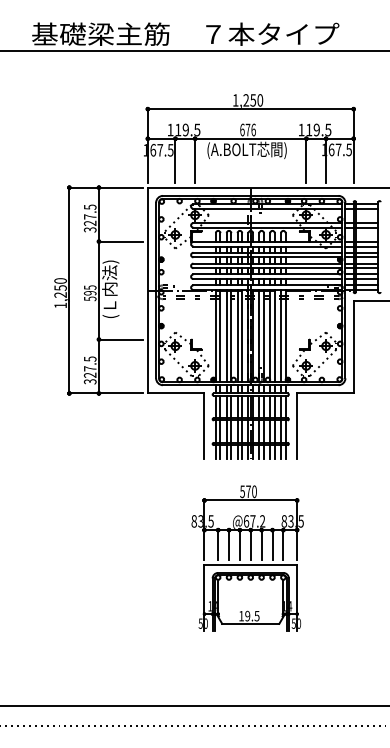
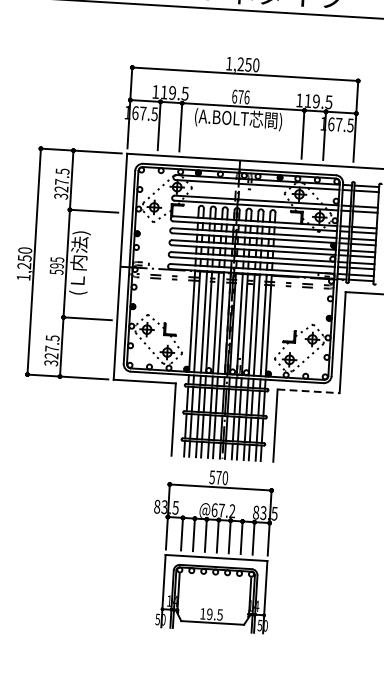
line: (325, 393) -> (308, 391), solid -> dashed
part: (247, 558) -> (213, 550), moved

